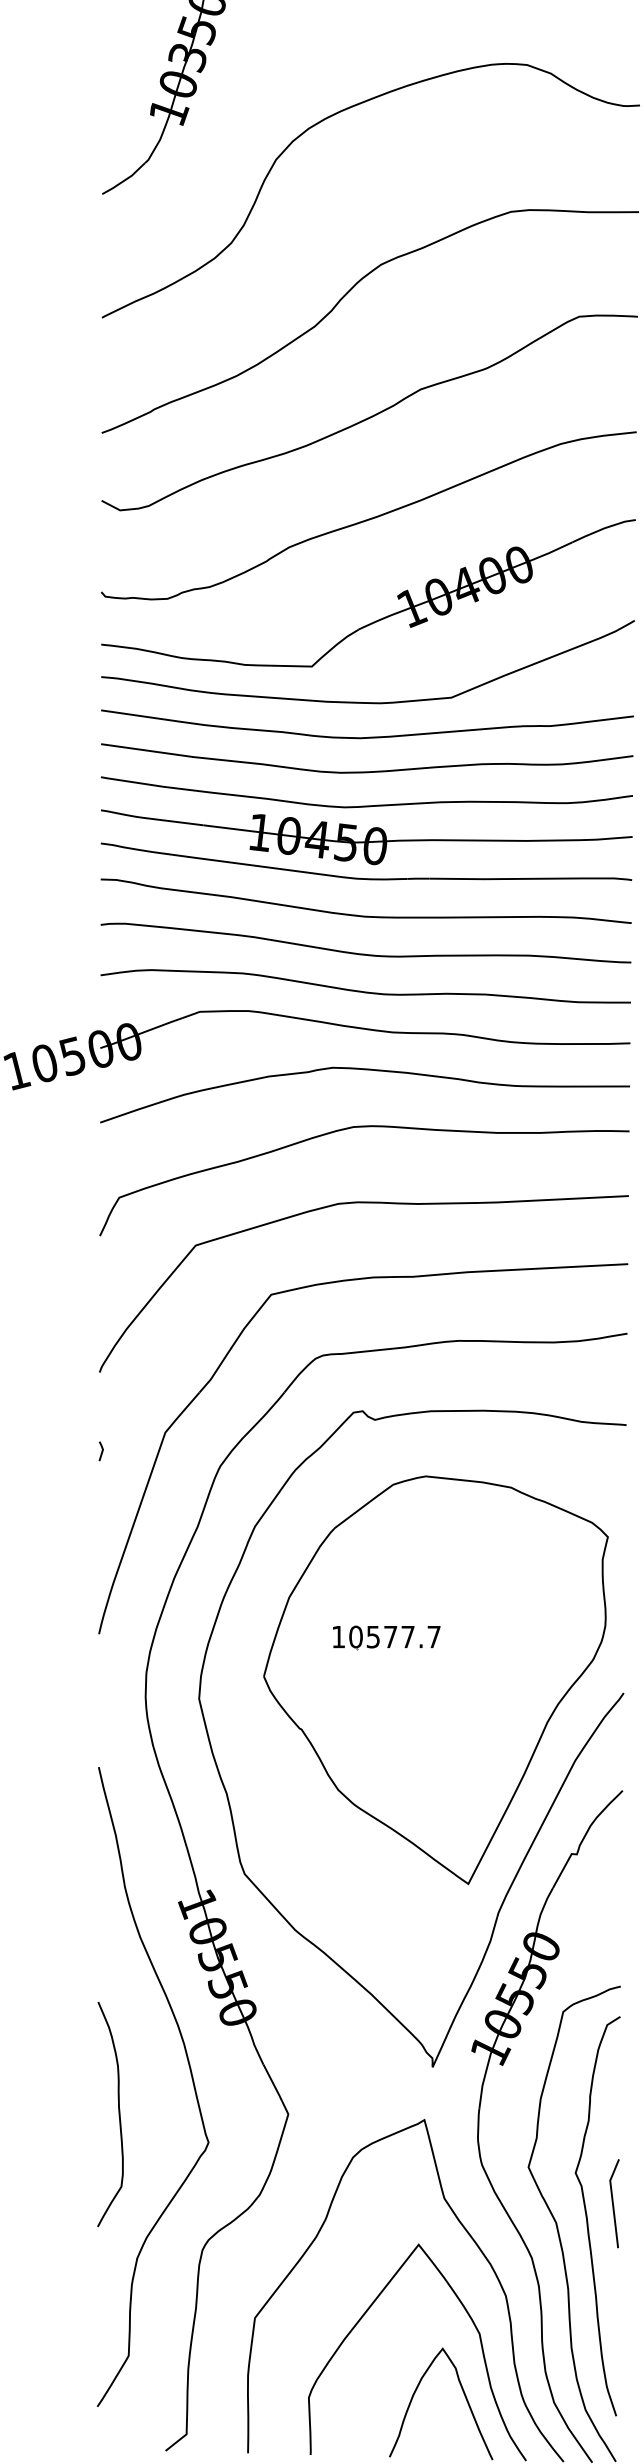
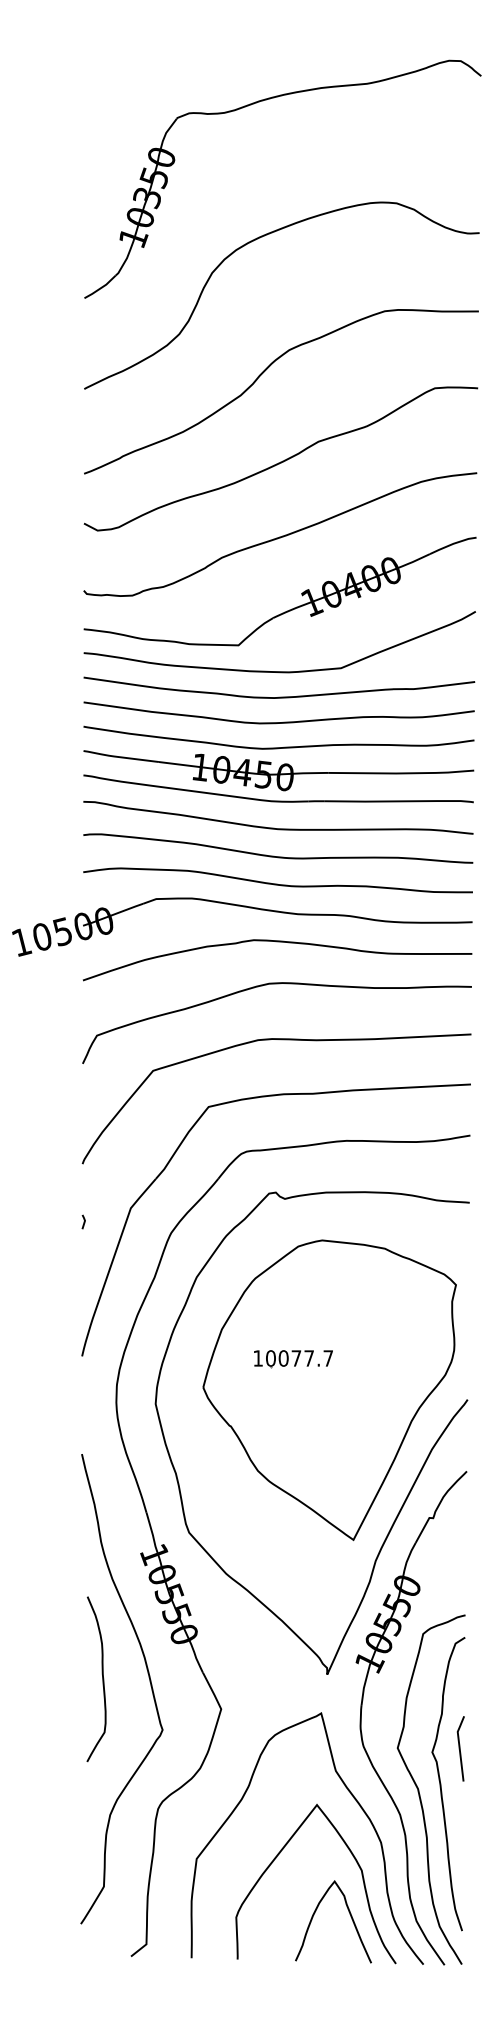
text: (373, 1637) -> (283, 1358), 10577.7 -> 10077.7
curve: (118, 2114) -> (102, 1679), moved
line: (613, 2203) -> (460, 1748), moved

